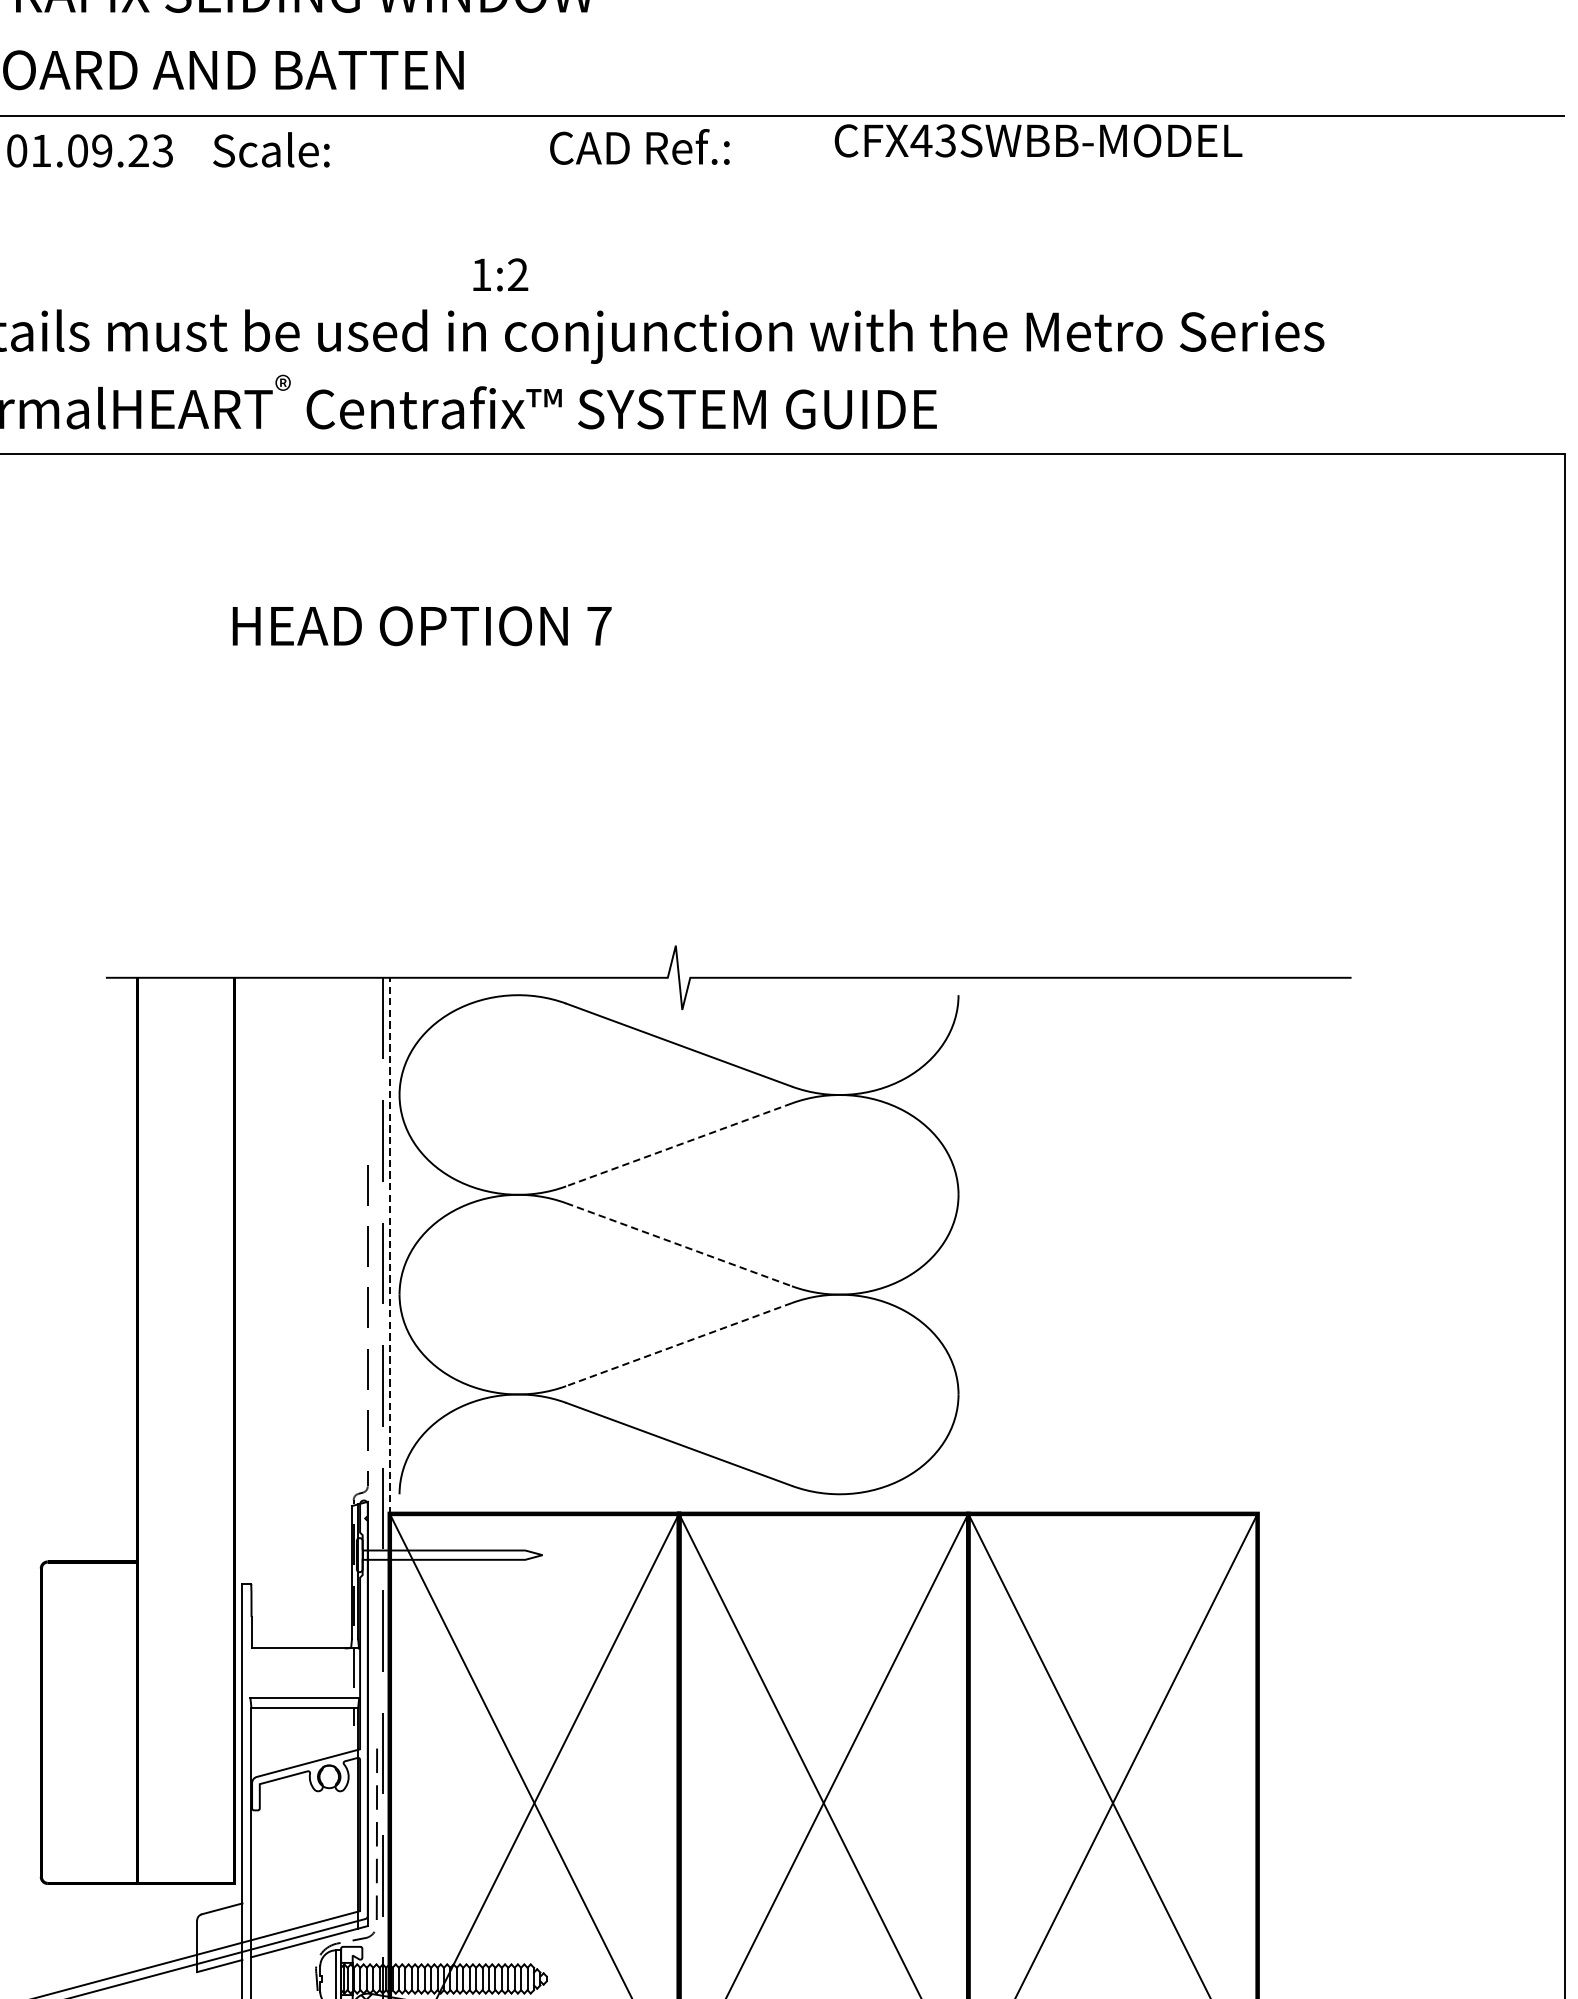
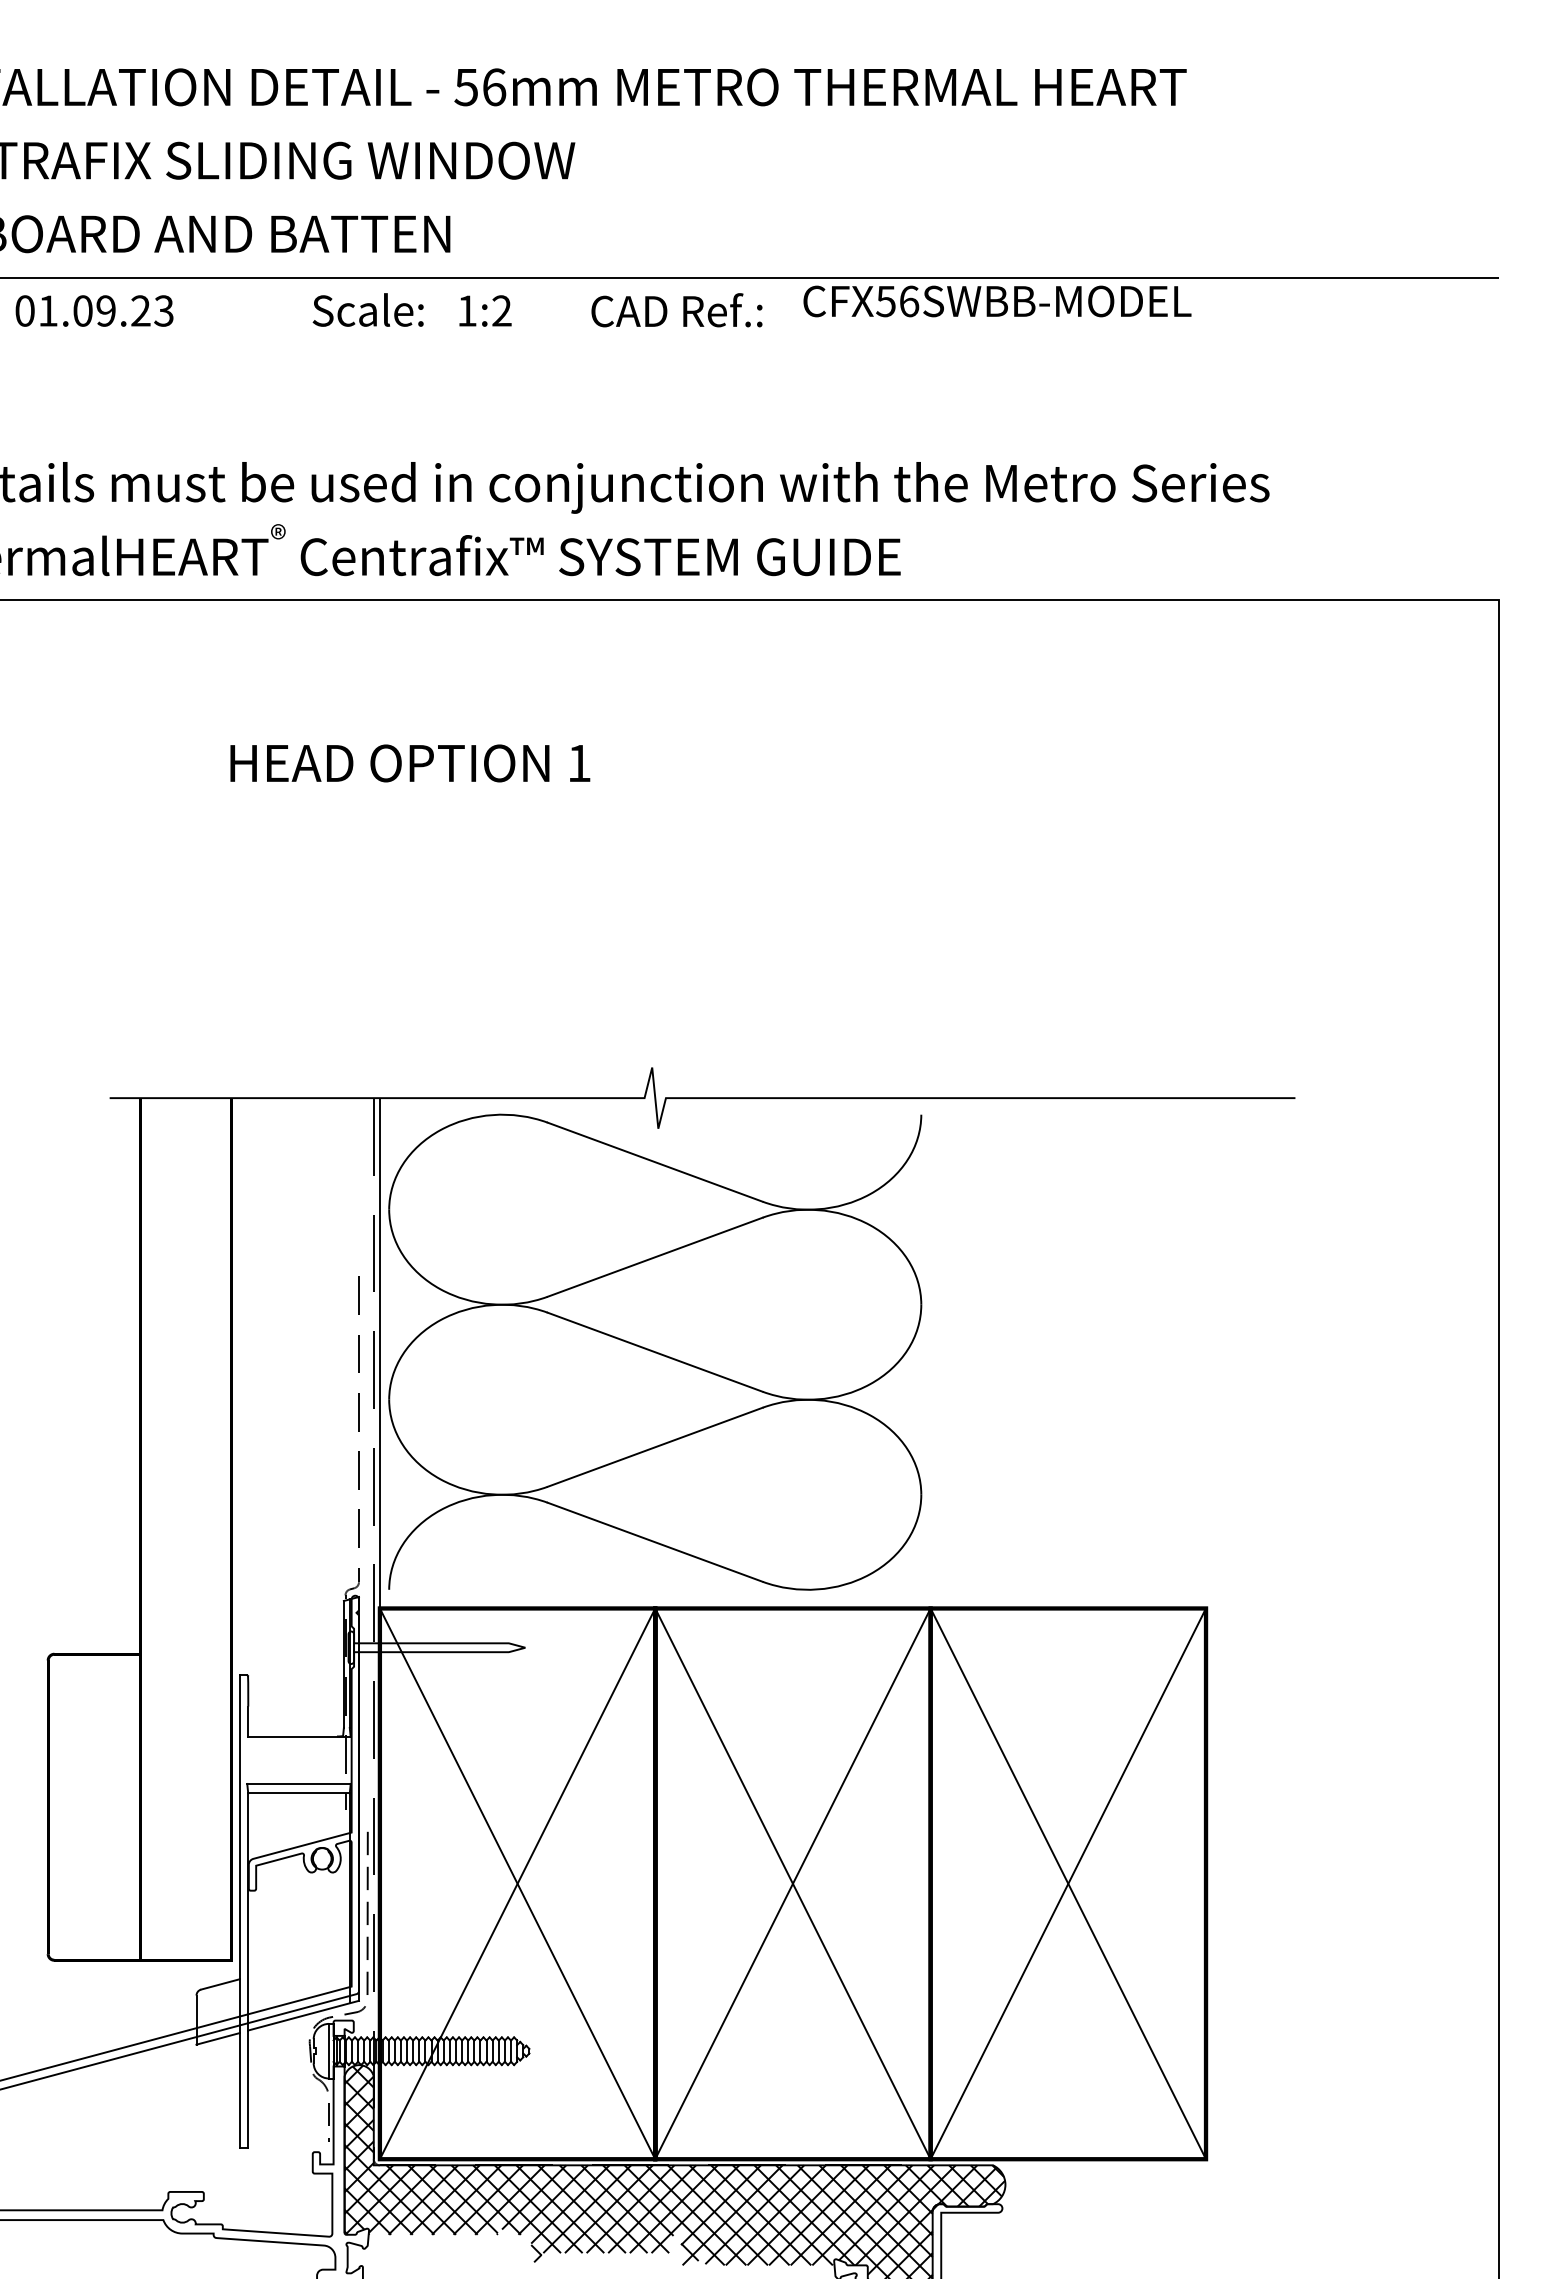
text: (933, 140) -> (897, 301), CFX43SWBB-MODEL -> CFX56SWBB-MODEL
text: (639, 147) -> (676, 310), moved
text: (270, 149) -> (367, 309), moved
text: (500, 274) -> (485, 310), moved
text: (599, 626) -> (579, 763), 7 -> 1
line: (679, 1145) -> (655, 1257), dashed -> solid
line: (389, 1245) -> (379, 1352), dashed -> solid
line: (679, 1245) -> (655, 1352), dashed -> solid
line: (679, 1344) -> (655, 1447), dashed -> solid

